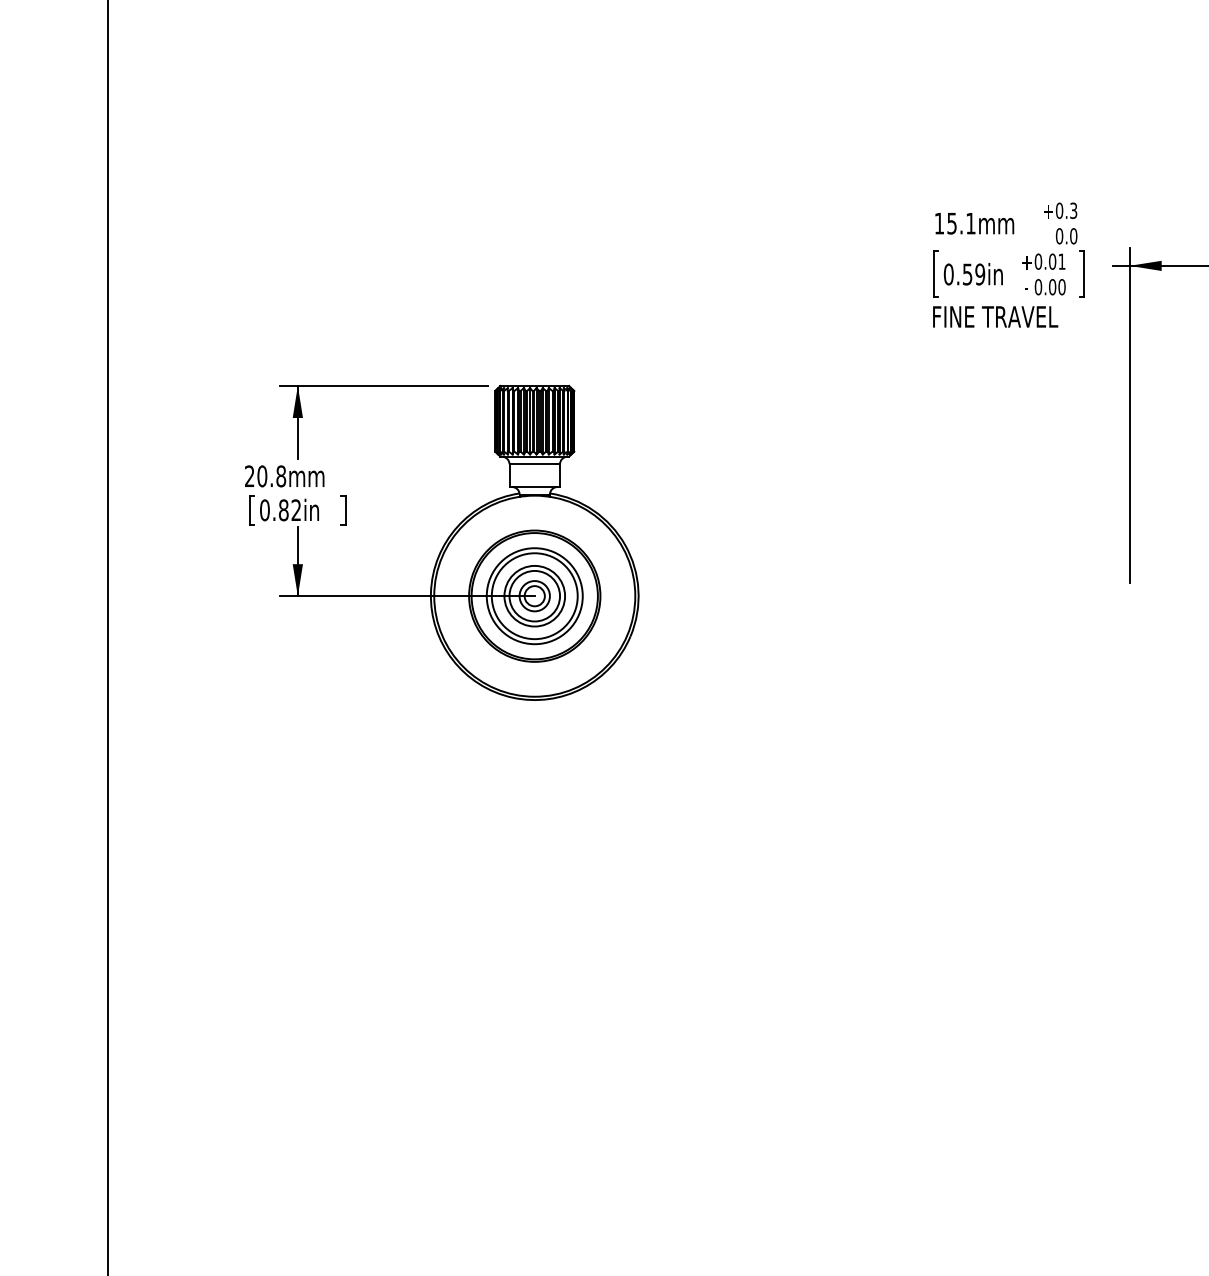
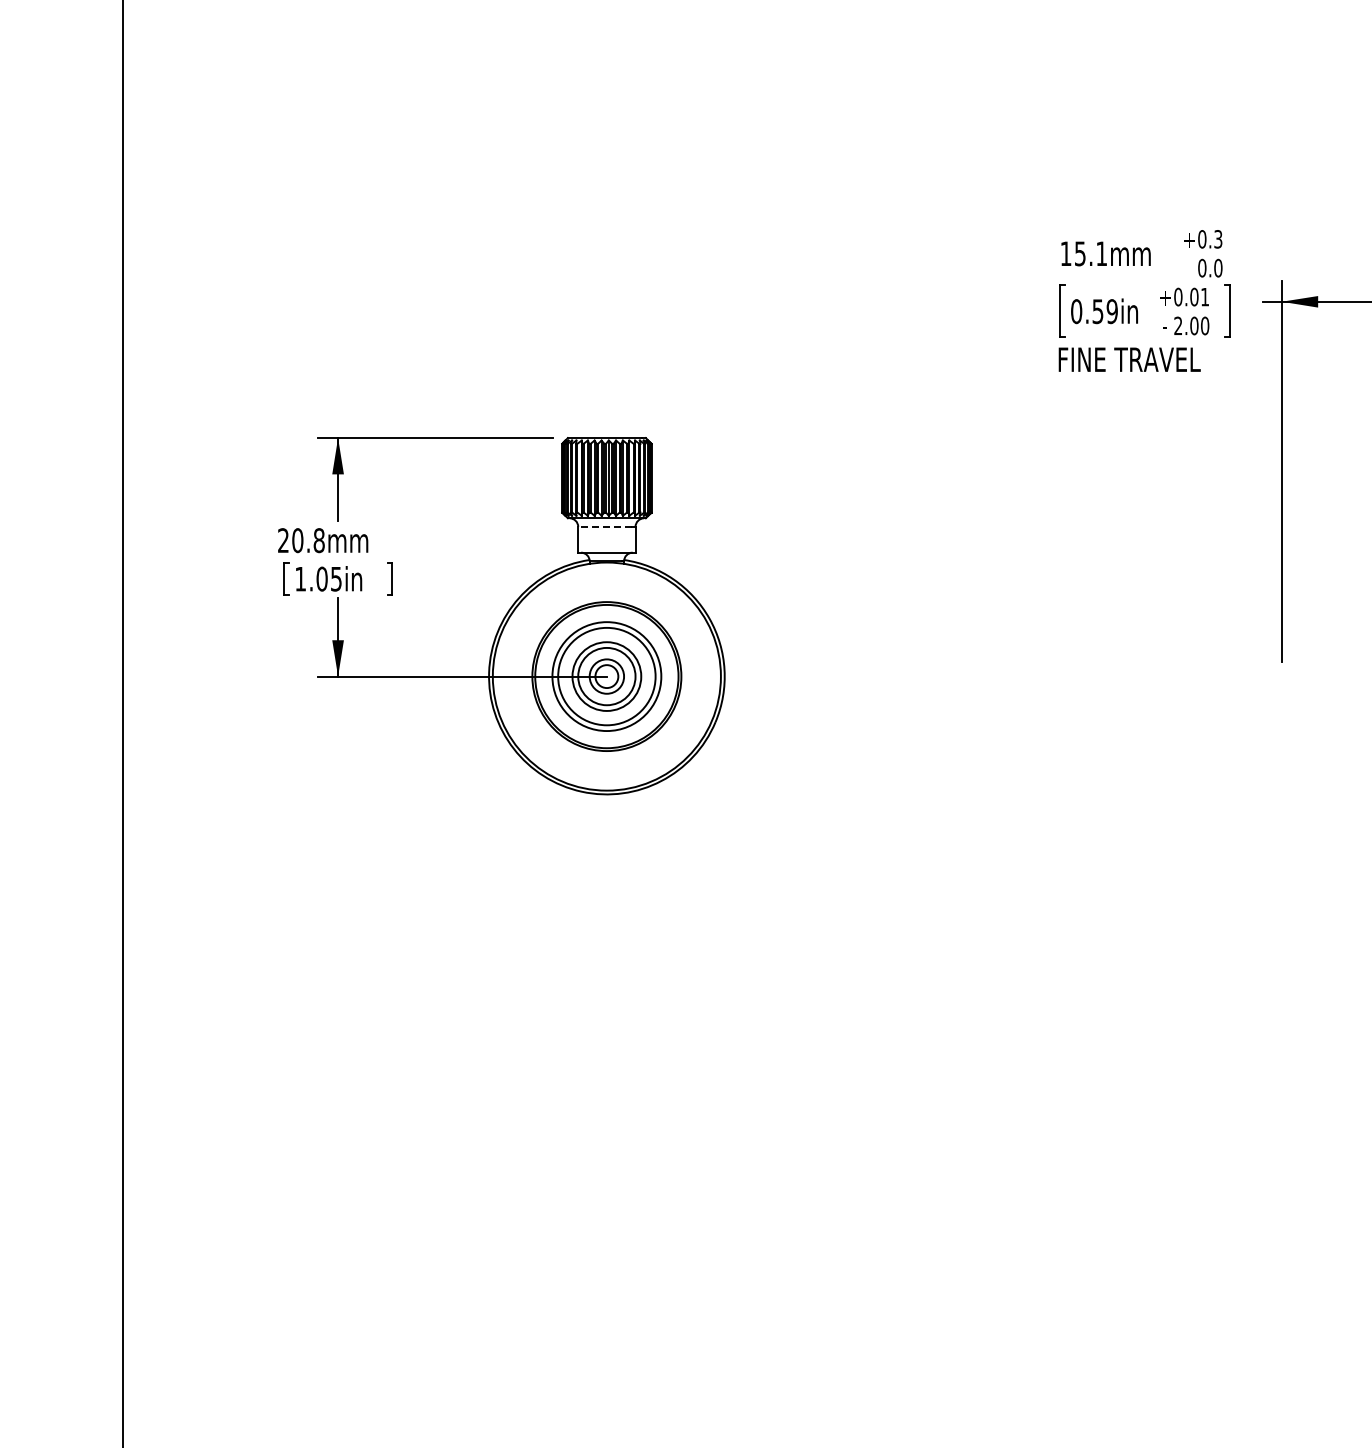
text: (1038, 286) -> (1178, 325), 0.00 -> 2.00
line: (532, 463) -> (604, 526), solid -> dashed
text: (280, 509) -> (318, 578), 0.82in -> 1.05in

